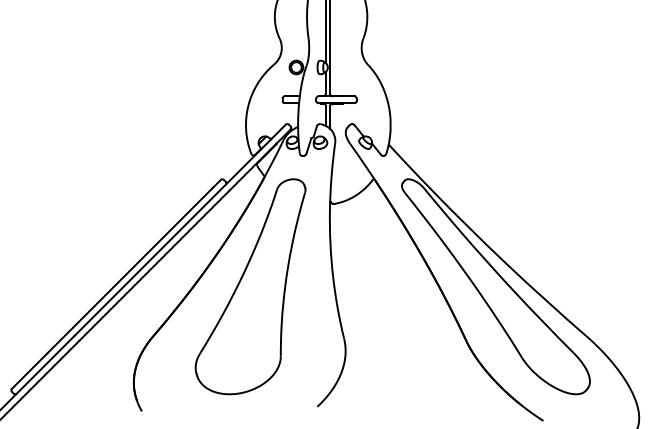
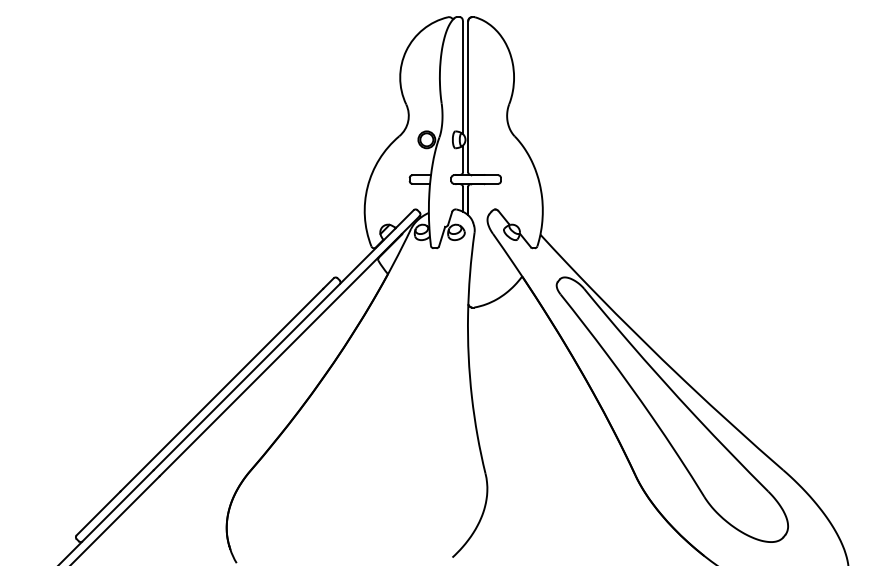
part: (249, 286) -> (369, 409), removed

